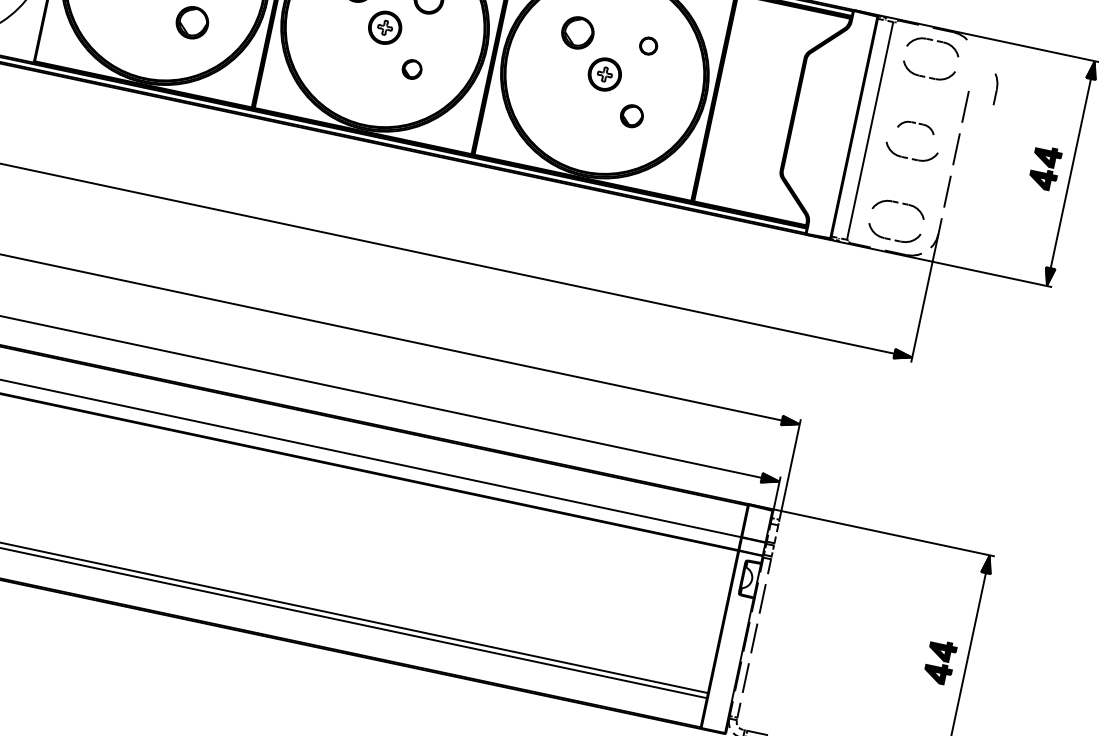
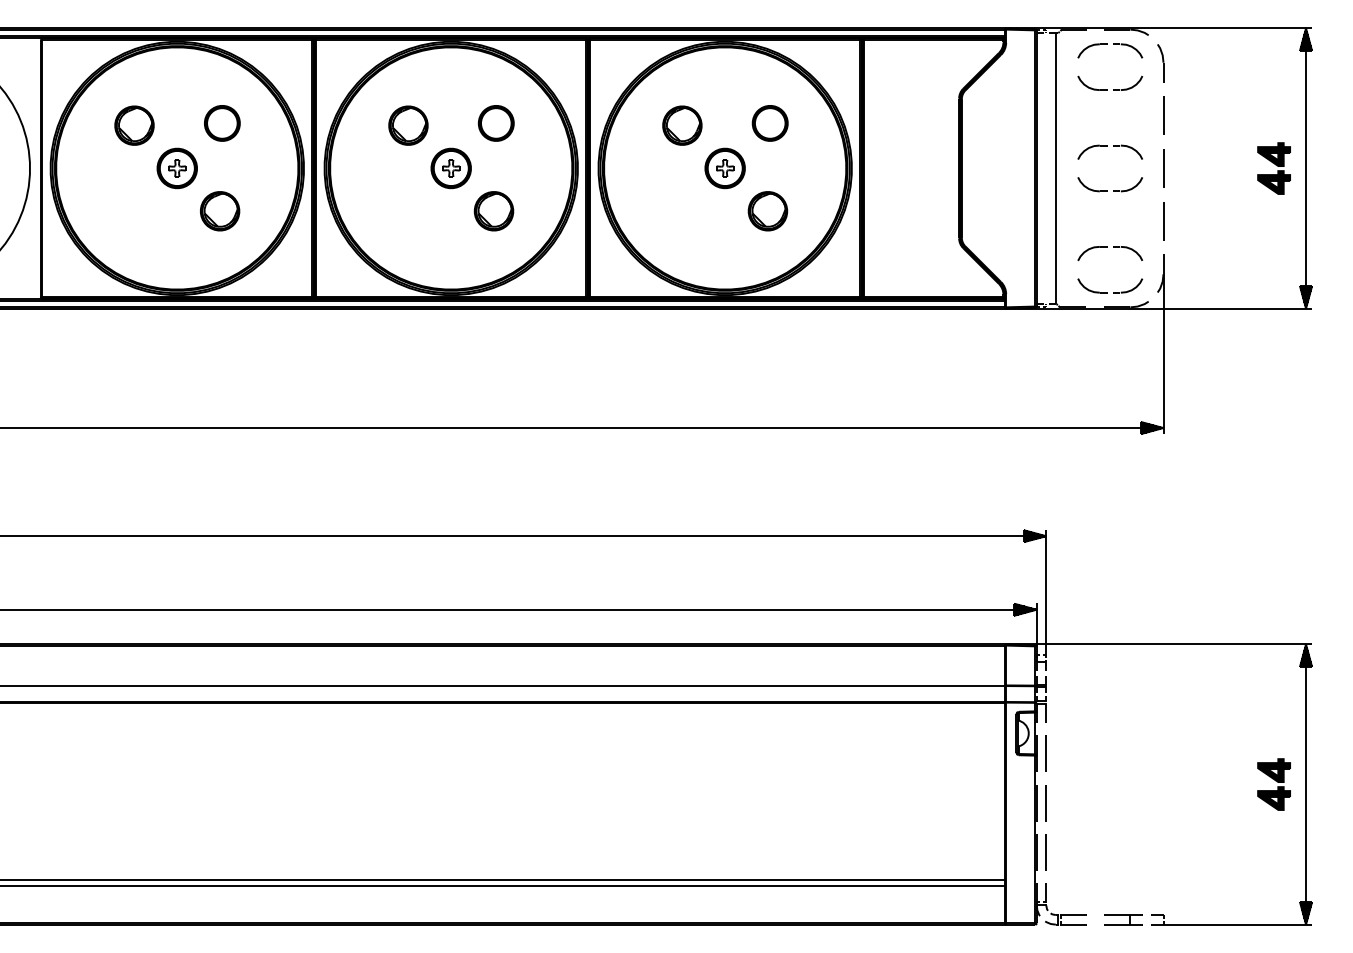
part: (648, 46) -> (769, 123), size x1.67
part: (411, 69) -> (493, 211), size x1.67
part: (994, 89) -> (1160, 63), moved
part: (631, 116) -> (767, 211), size x1.43
part: (916, 126) -> (1109, 151), size x1.43

